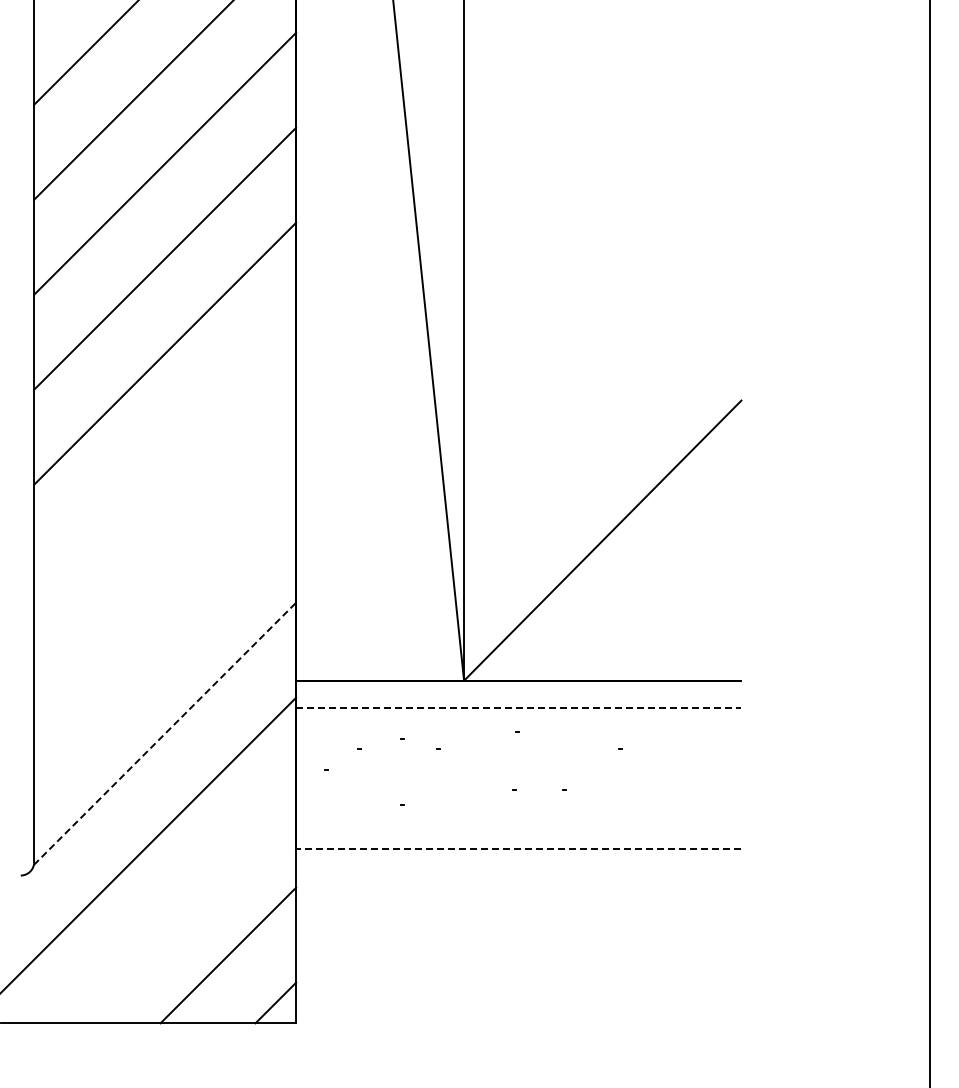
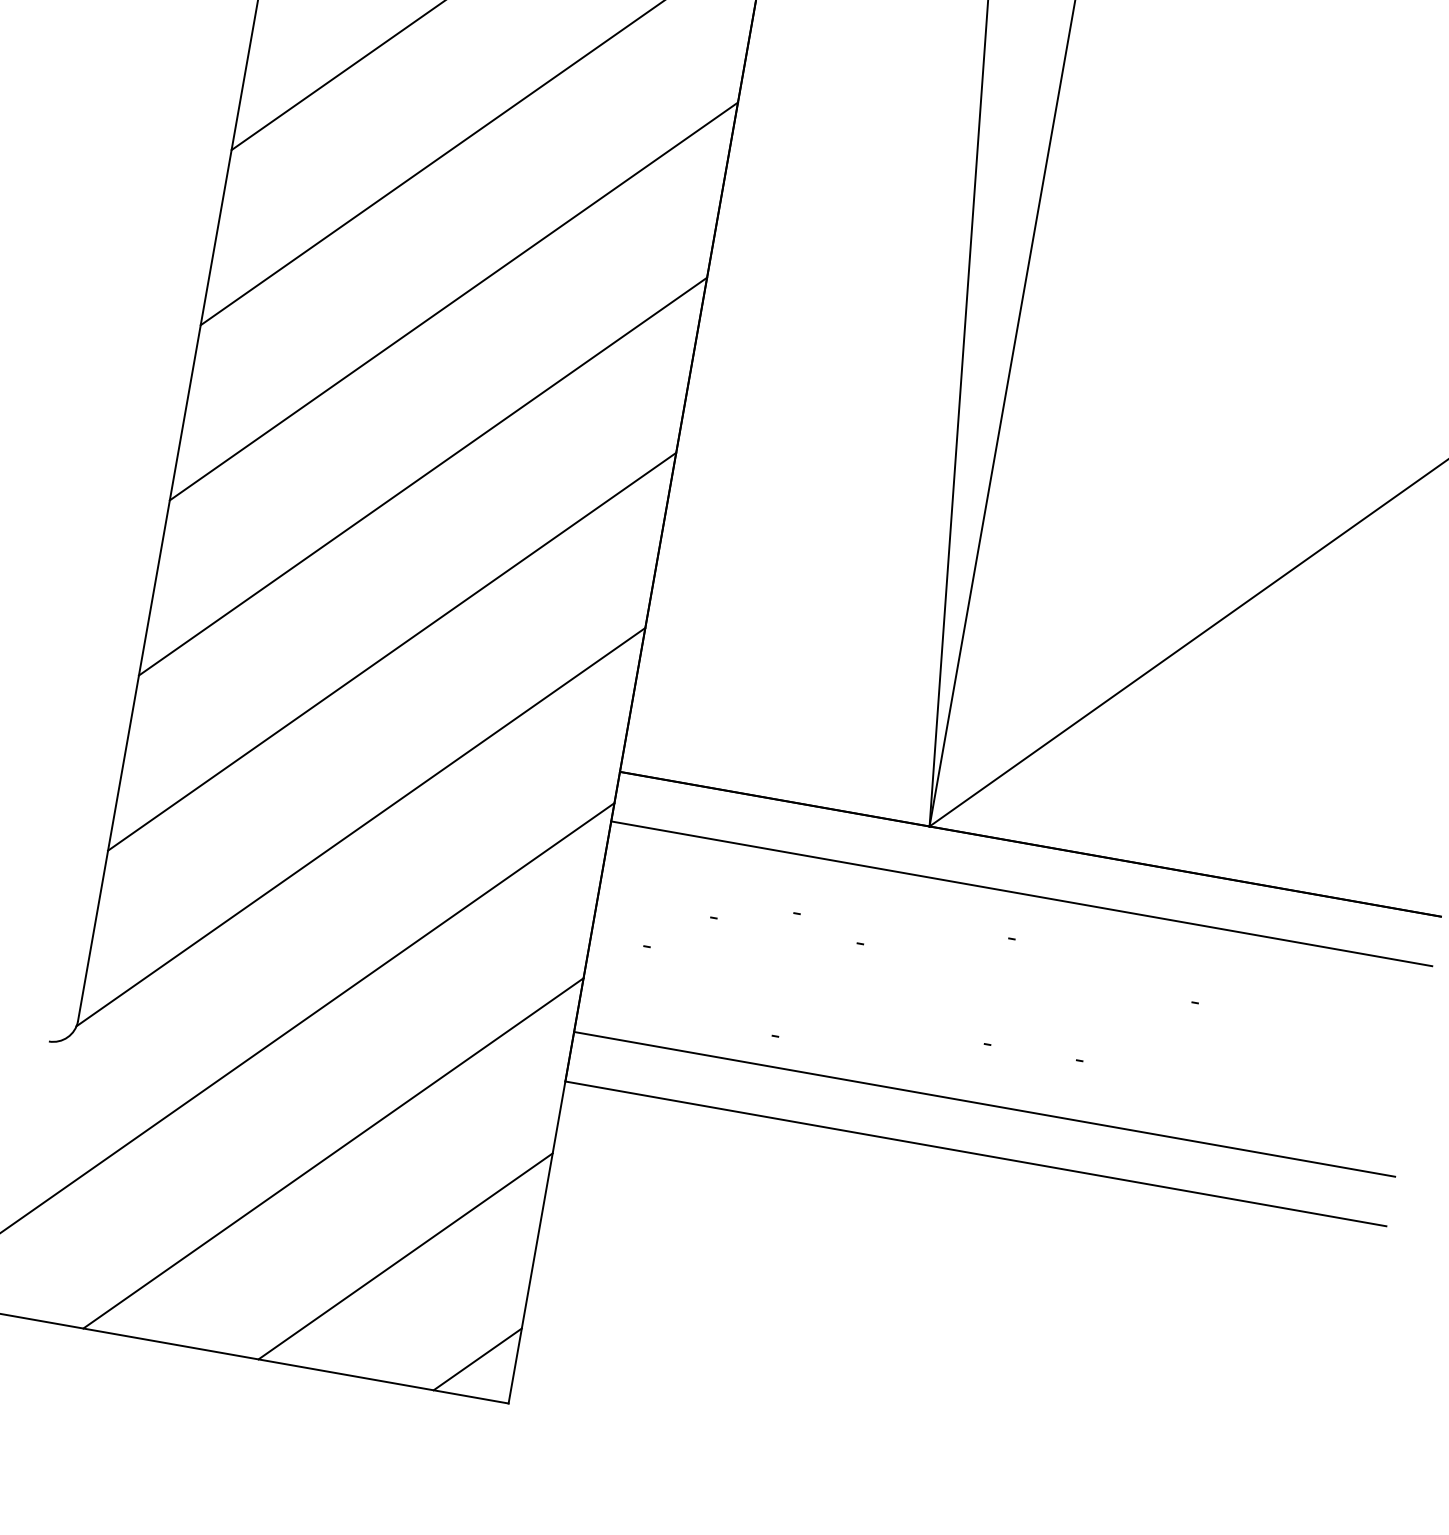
line: (165, 448) -> (454, 301), added
line: (165, 543) -> (423, 476), added
line: (165, 638) -> (392, 651), added
line: (518, 707) -> (1021, 893), dashed -> solid
line: (165, 733) -> (361, 826), dashed -> solid
line: (518, 821) -> (984, 1103), added
line: (518, 848) -> (975, 1153), dashed -> solid
line: (180, 907) -> (333, 1152), added

